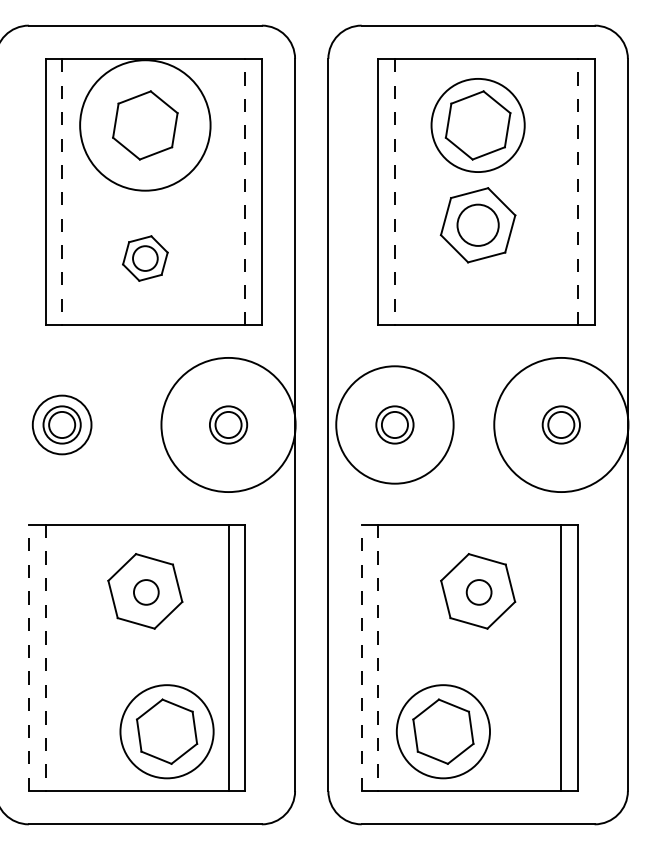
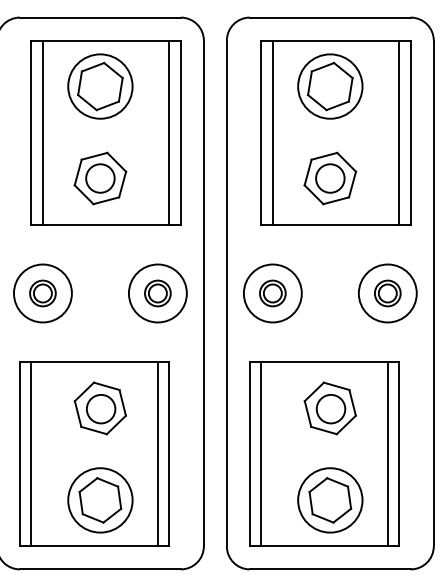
circle: (145, 125) -> (100, 86), size x0.71
line: (61, 191) -> (42, 132), dashed -> solid
line: (245, 191) -> (169, 132), dashed -> solid
line: (394, 191) -> (272, 132), dashed -> solid
line: (578, 191) -> (399, 132), dashed -> solid
part: (478, 225) -> (330, 178), moved
part: (145, 258) -> (100, 178), size x1.67
circle: (61, 425) -> (42, 293), size x1.43
circle: (227, 425) -> (157, 293), size x0.62
circle: (394, 425) -> (272, 293), size x0.71
circle: (560, 425) -> (387, 293), size x0.62
circle: (145, 591) -> (100, 408), size x1.67
circle: (478, 591) -> (330, 408), size x1.67
line: (28, 658) -> (19, 454), dashed -> solid
line: (45, 658) -> (31, 454), dashed -> solid
line: (361, 658) -> (249, 454), dashed -> solid
line: (378, 658) -> (261, 454), dashed -> solid
part: (167, 731) -> (100, 500), moved
part: (443, 731) -> (330, 500), moved

